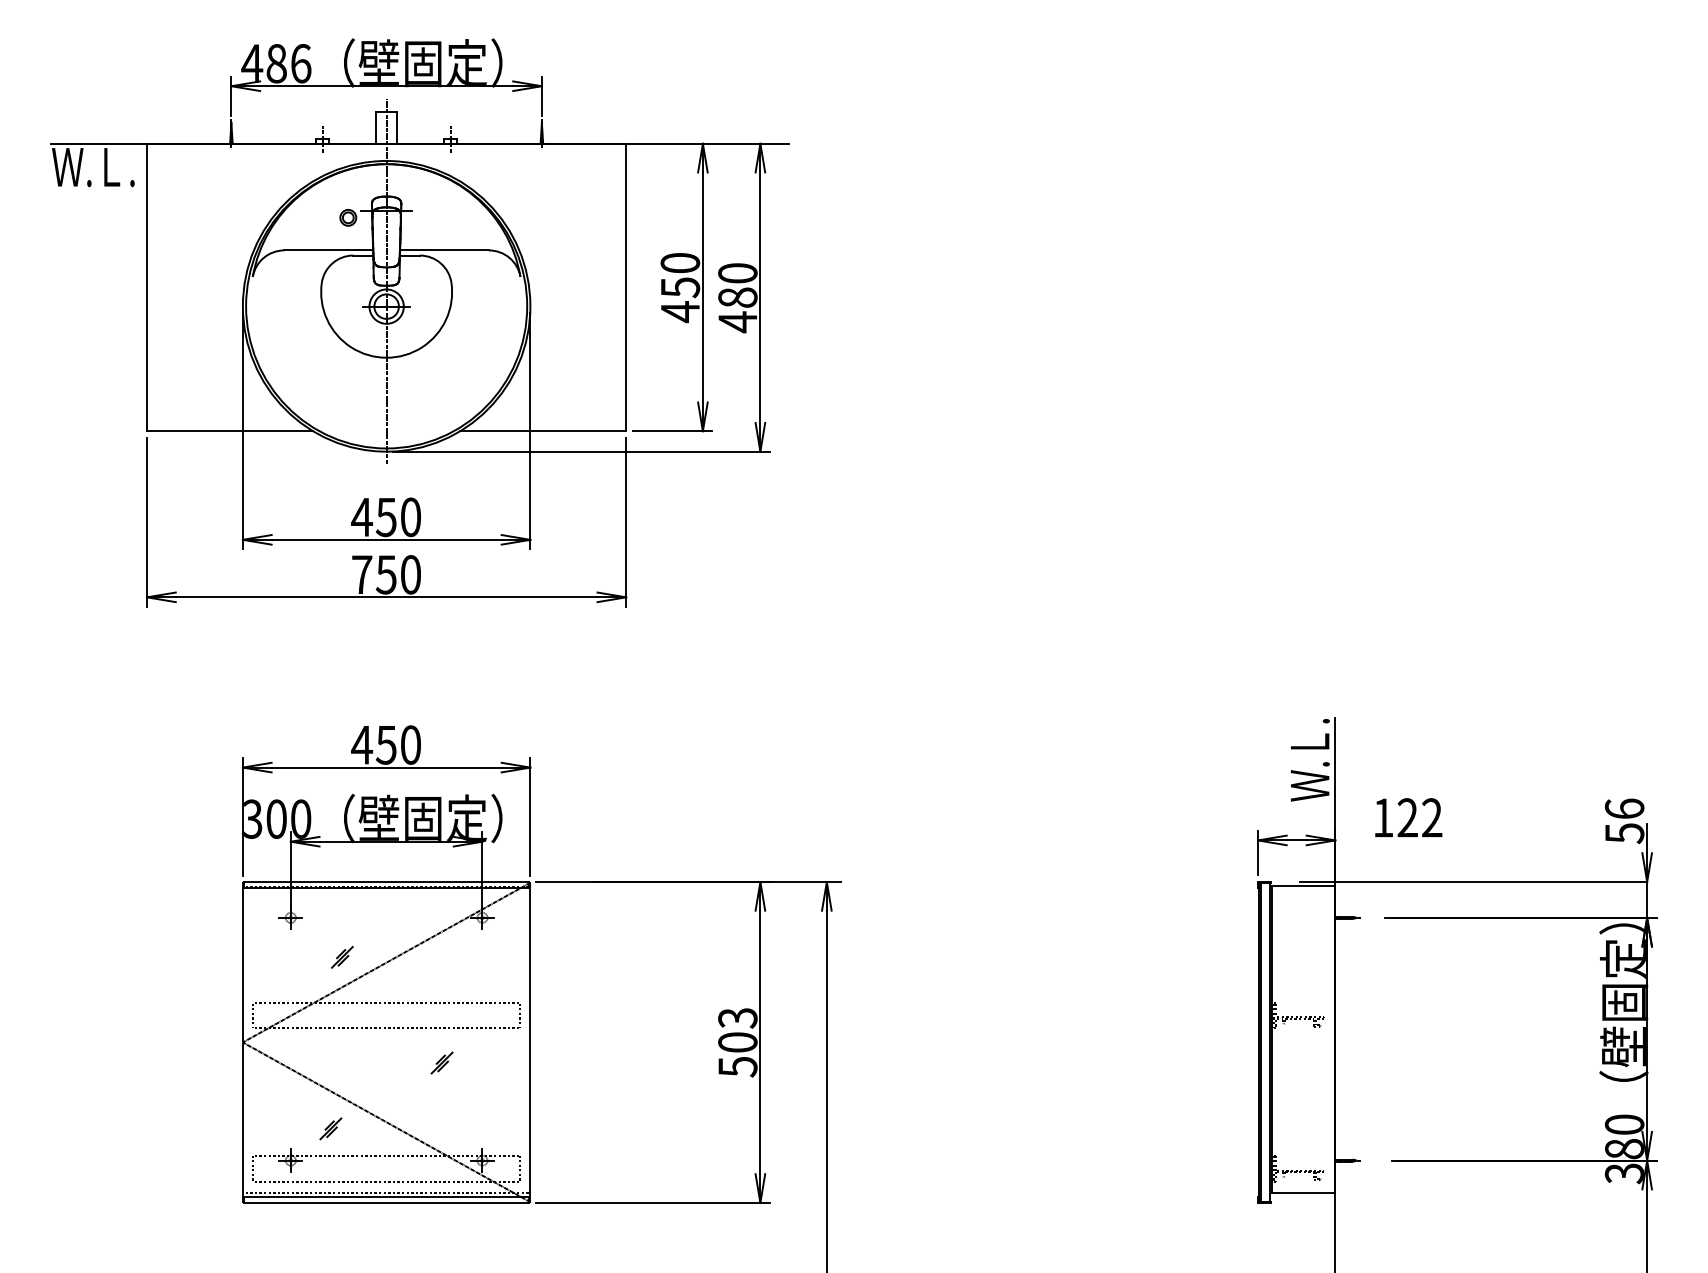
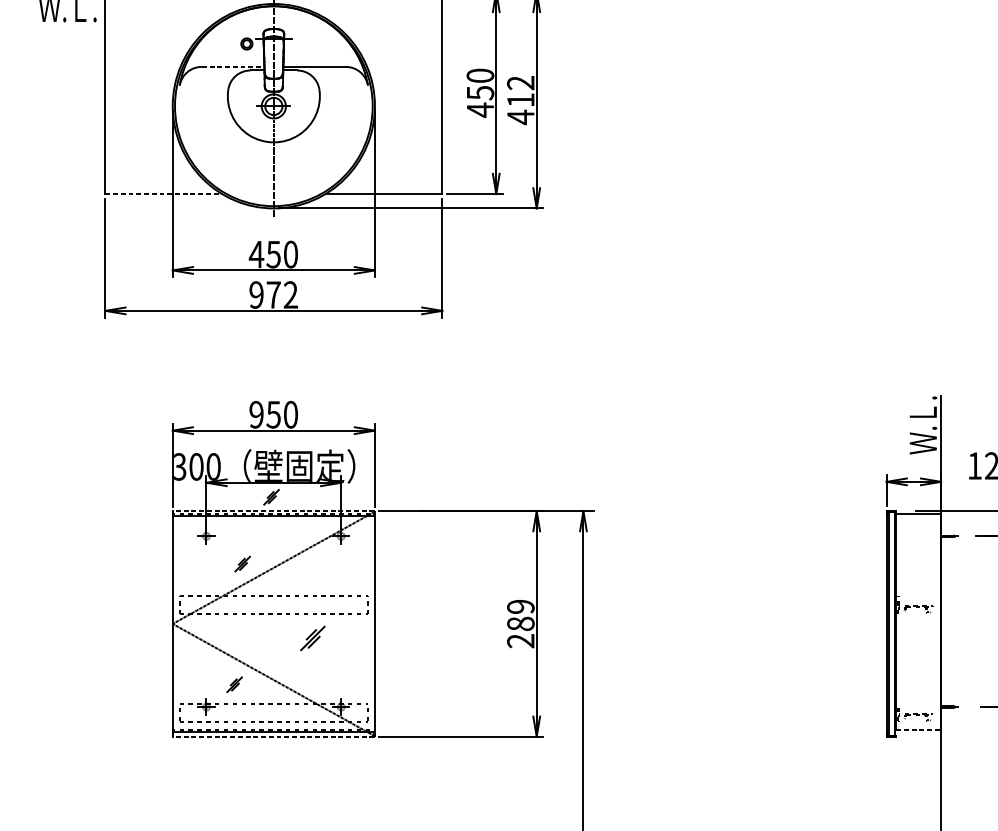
line: (329, 250) -> (233, 66), solid -> dashed
text: (737, 285) -> (520, 91), 480 -> 412
line: (230, 431) -> (164, 194), solid -> dashed
text: (386, 574) -> (273, 294), 750 -> 972
text: (362, 744) -> (256, 414), 450 -> 950
part: (382, 862) -> (270, 497), added
line: (386, 881) -> (273, 510), solid -> dashed
text: (737, 1042) -> (520, 623), 503 -> 289
part: (441, 1062) -> (312, 638), size x1.6
line: (1303, 1192) -> (918, 729), solid -> dashed
line: (386, 1202) -> (273, 736), solid -> dashed

